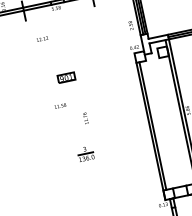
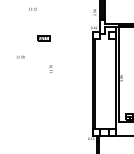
text: (60, 105) -> (20, 56), moved
part: (85, 153) -> (45, 92), removed

